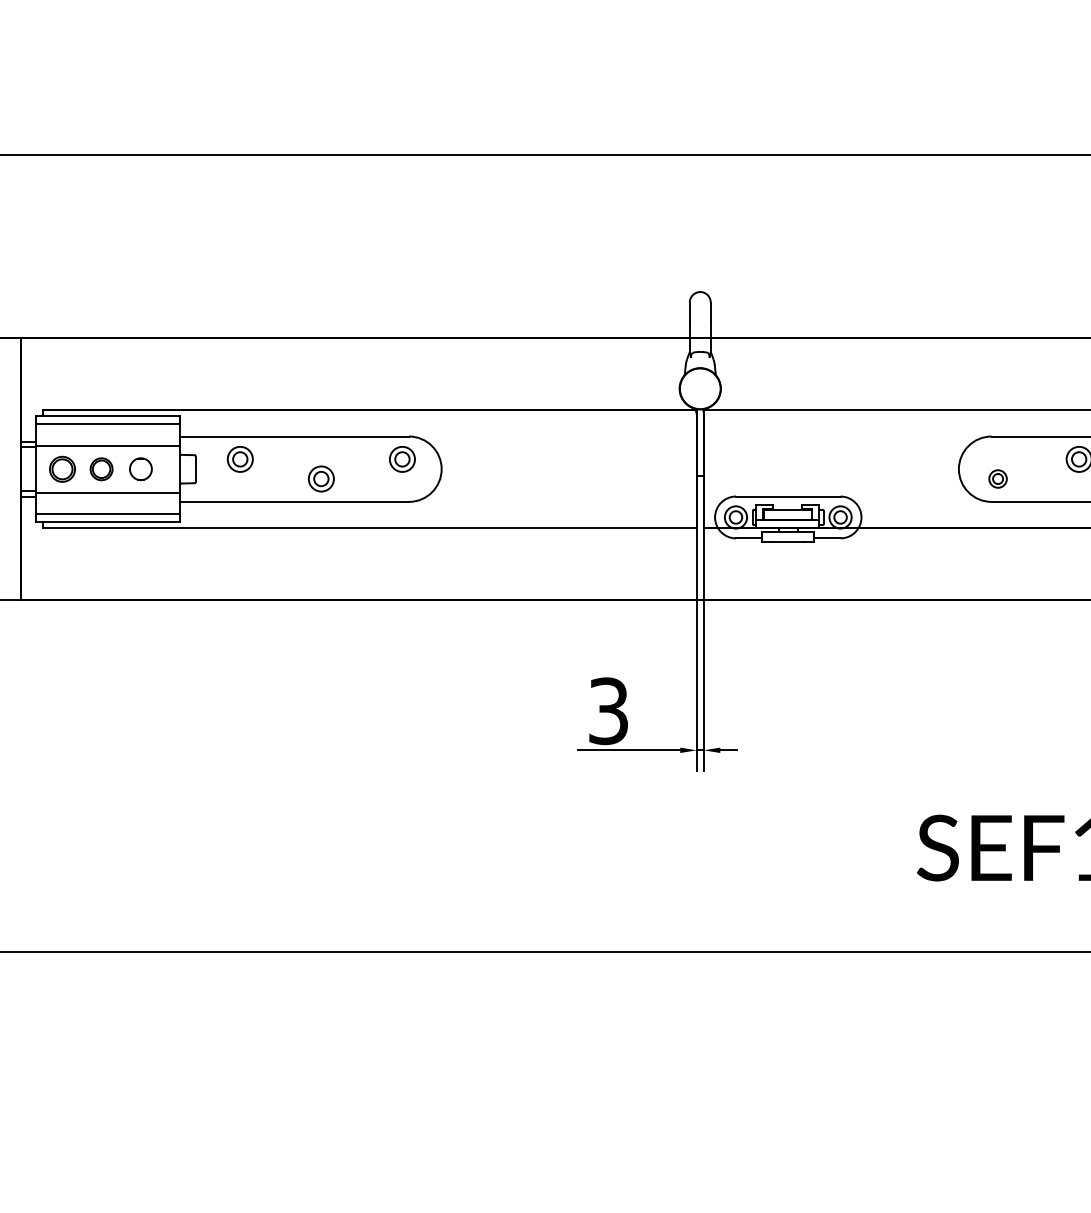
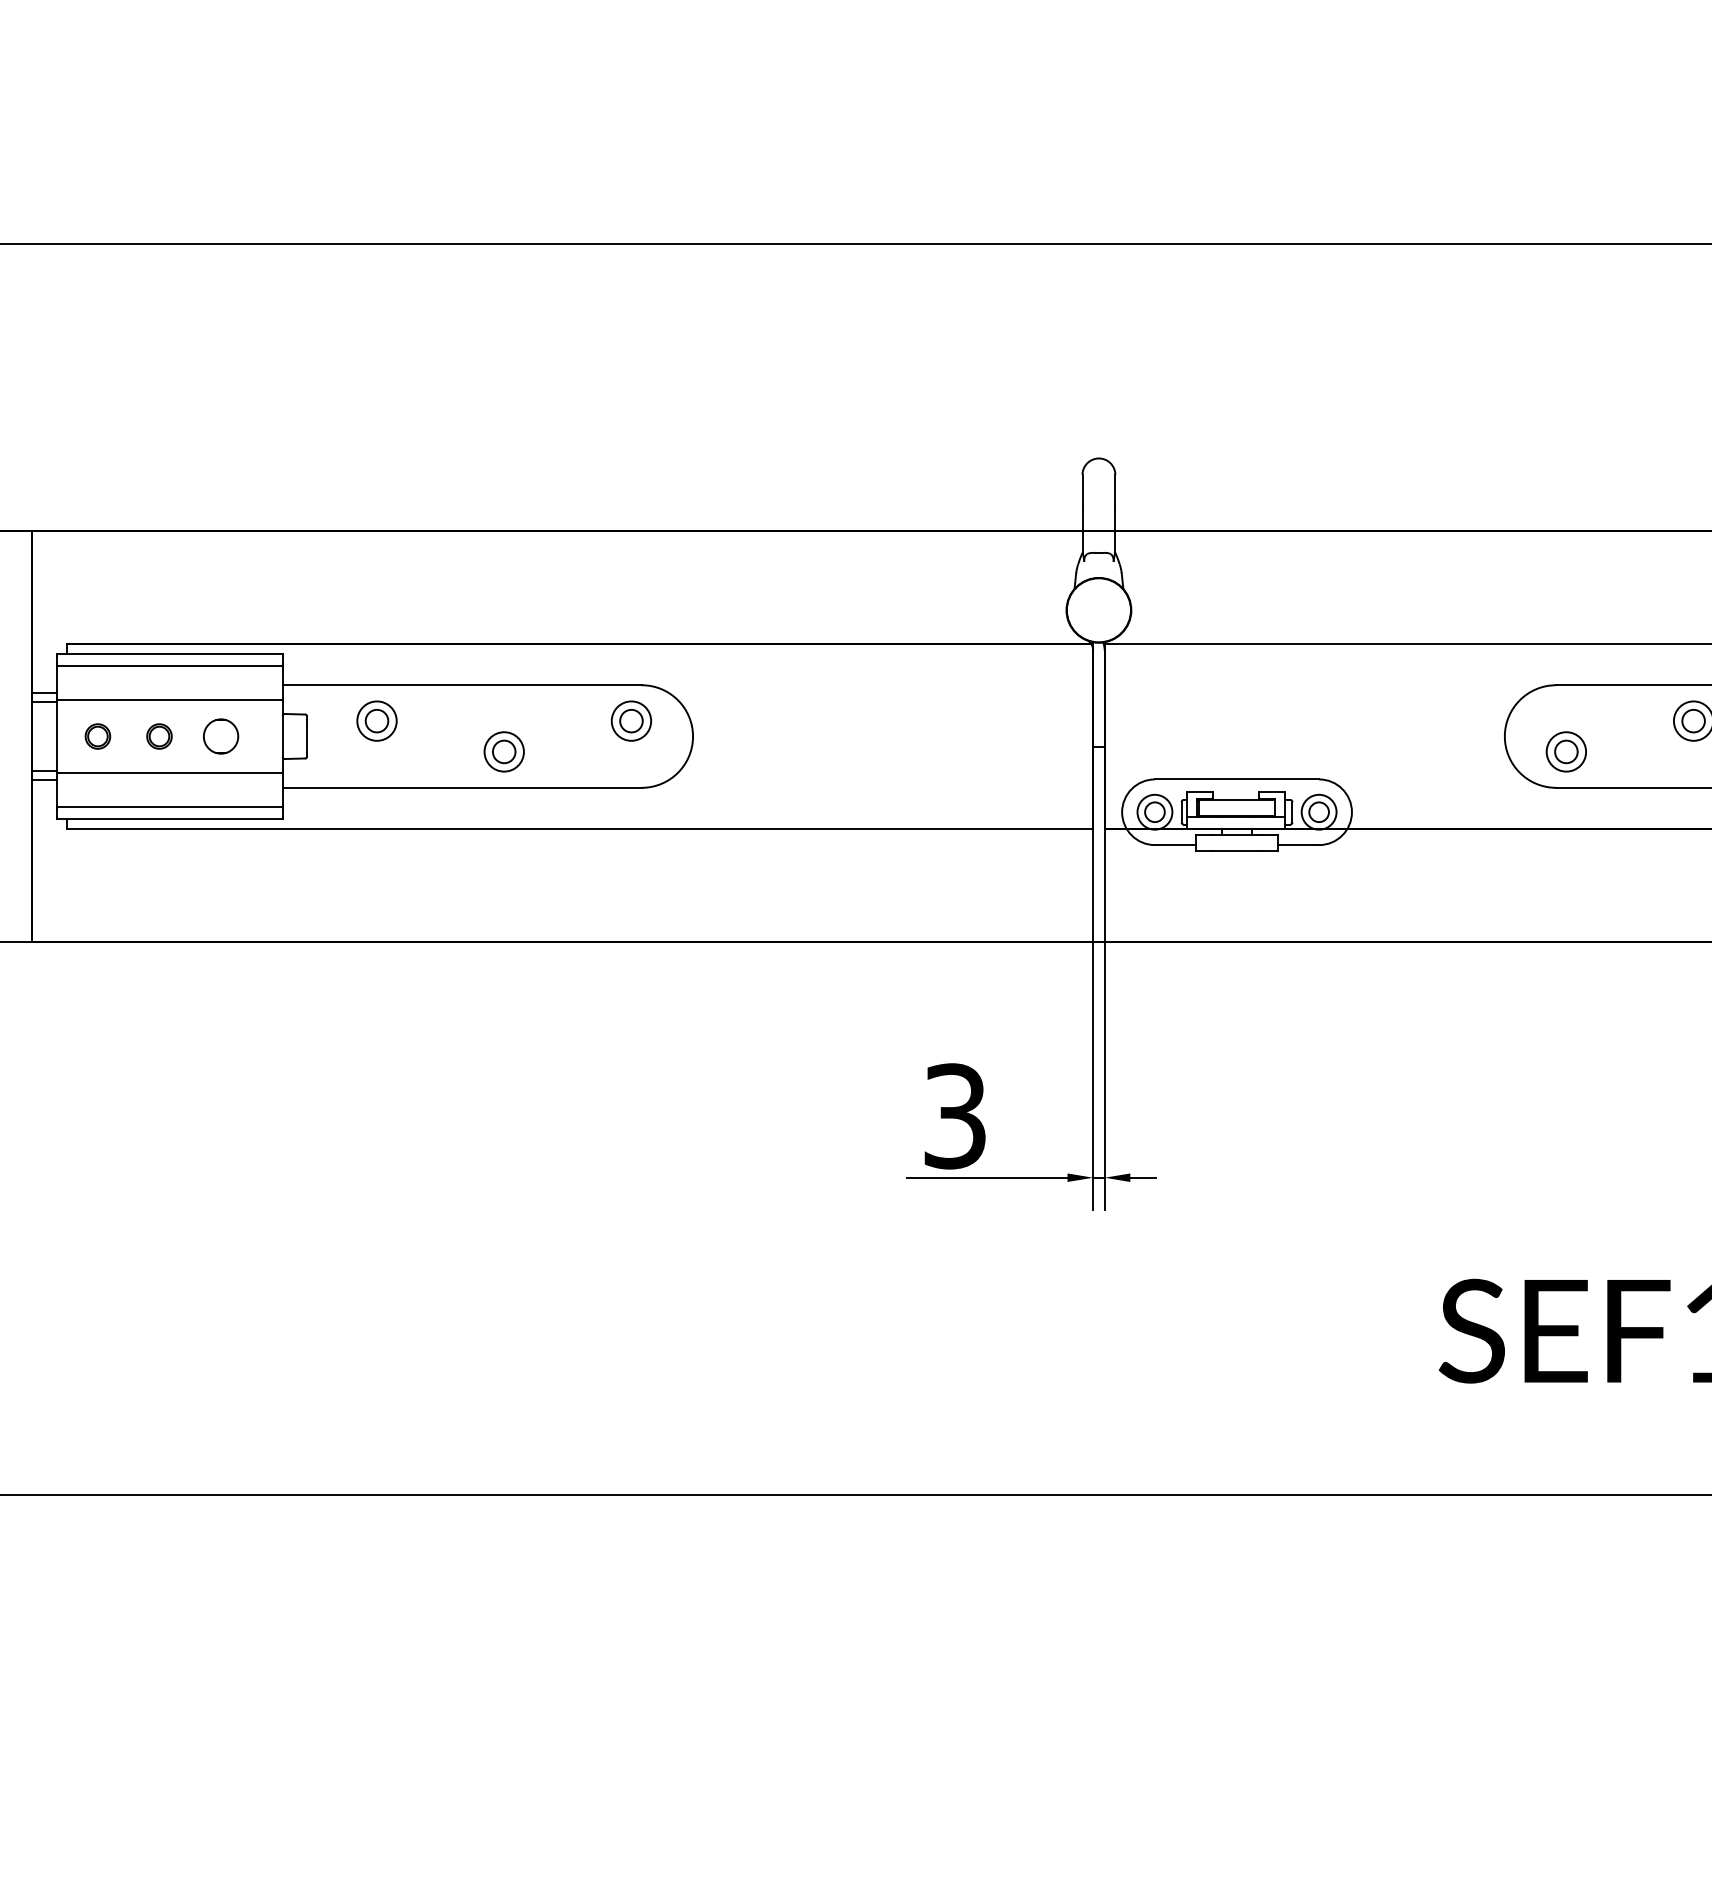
part: (62, 468) -> (97, 735), size x0.62
part: (101, 468) -> (159, 735), size x0.71
part: (997, 478) -> (1565, 751), size x1.43

